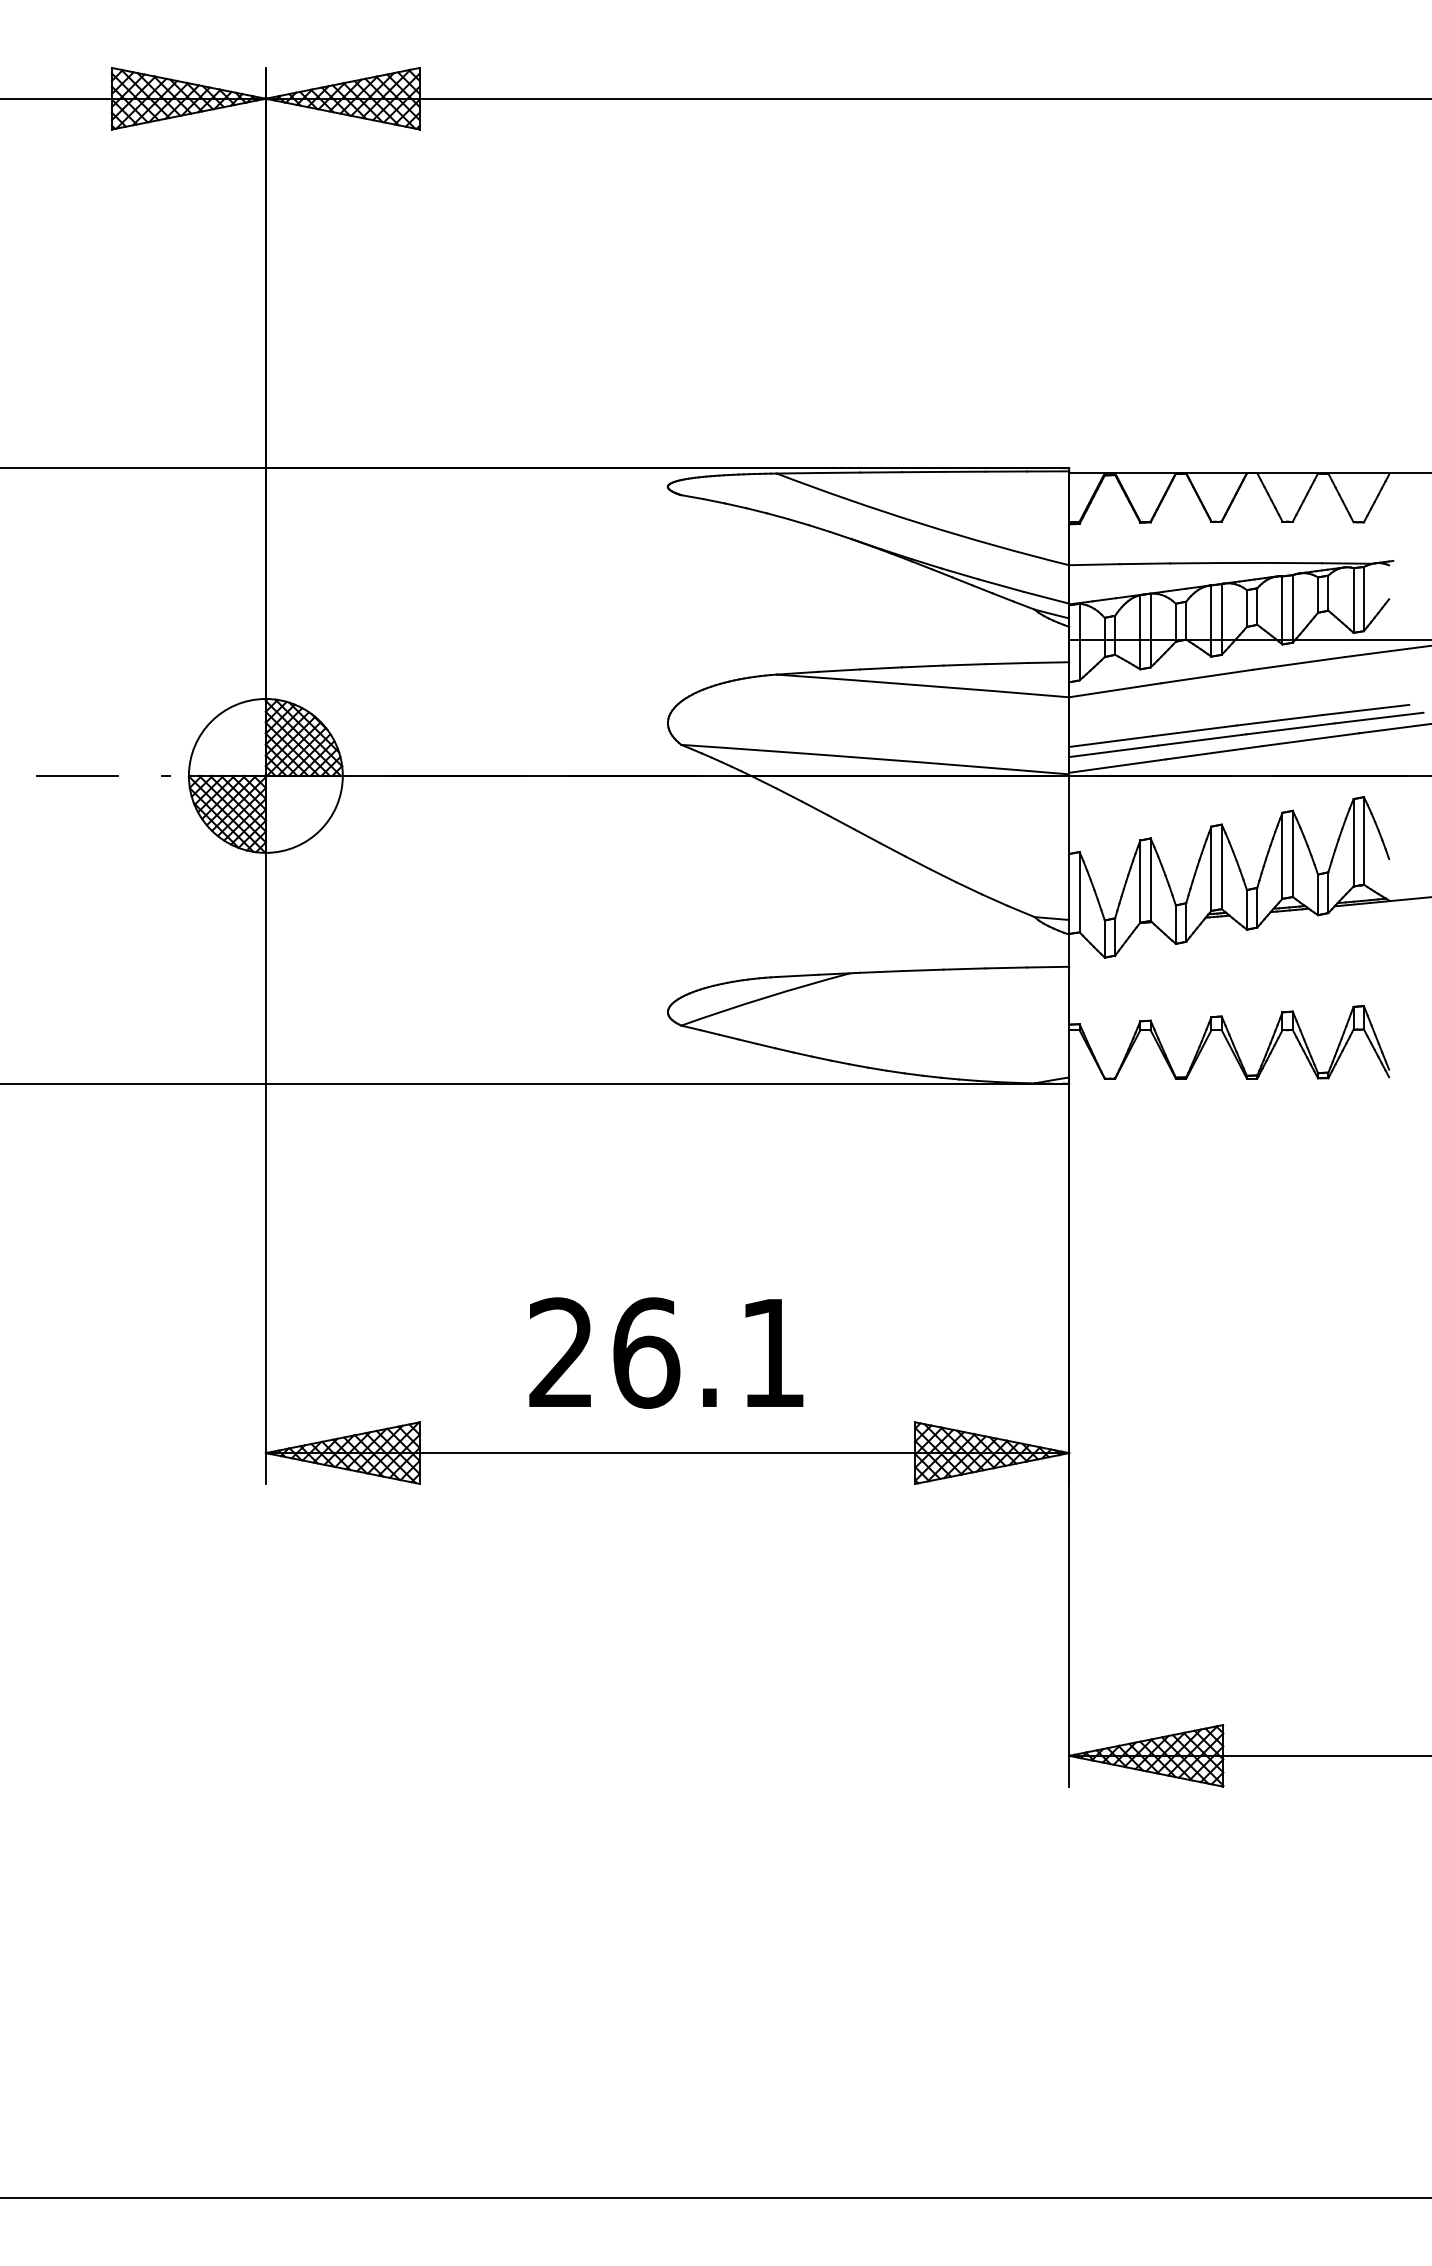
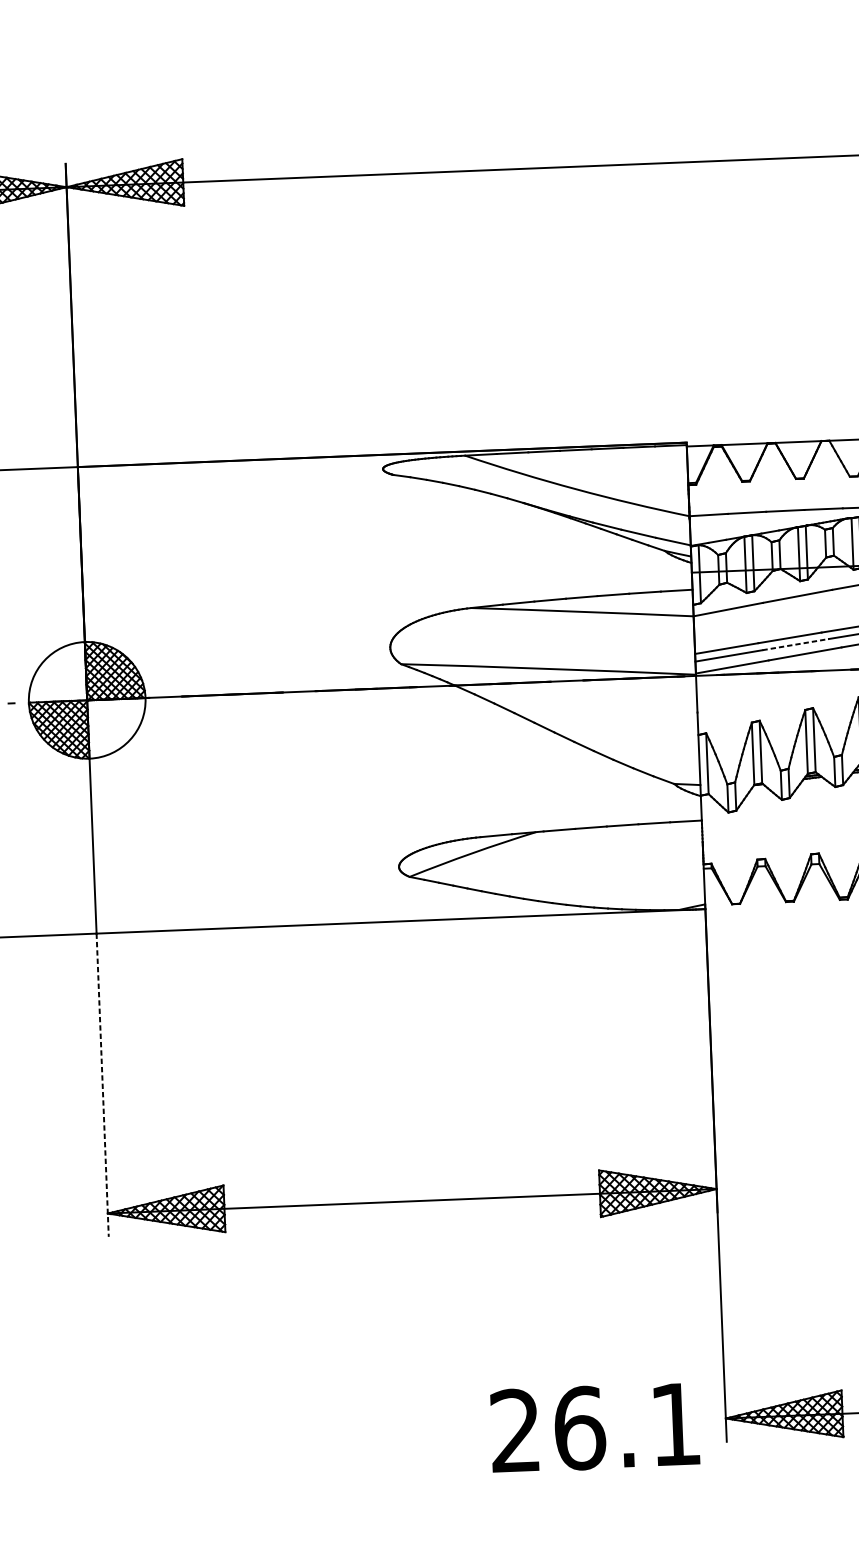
line: (1202, 739) -> (795, 644), solid -> dashed
line: (265, 1284) -> (102, 1085), solid -> dashed
text: (666, 1352) -> (595, 1427), moved

